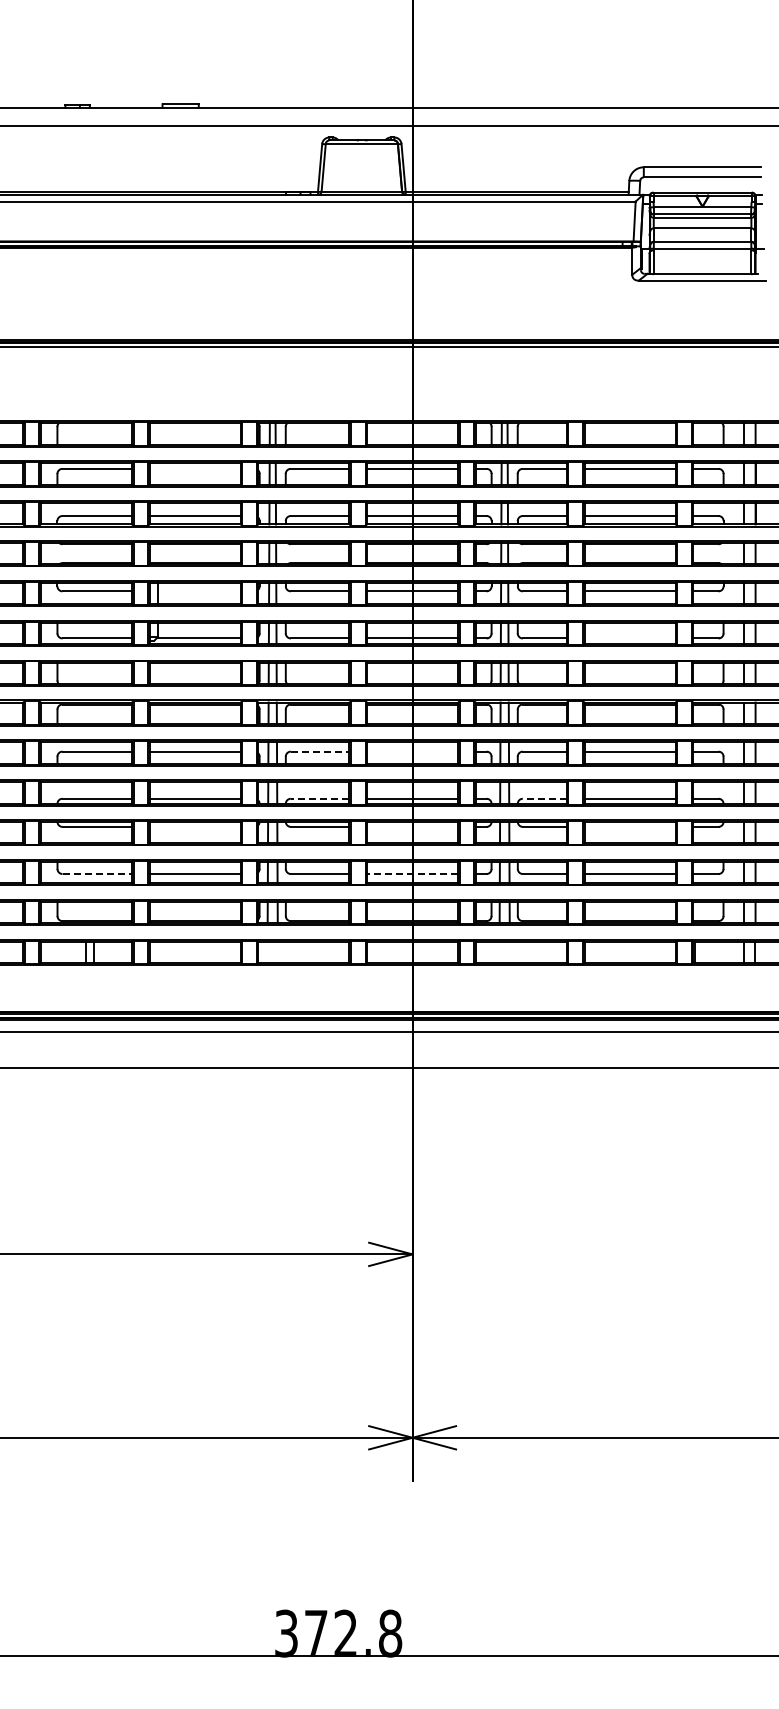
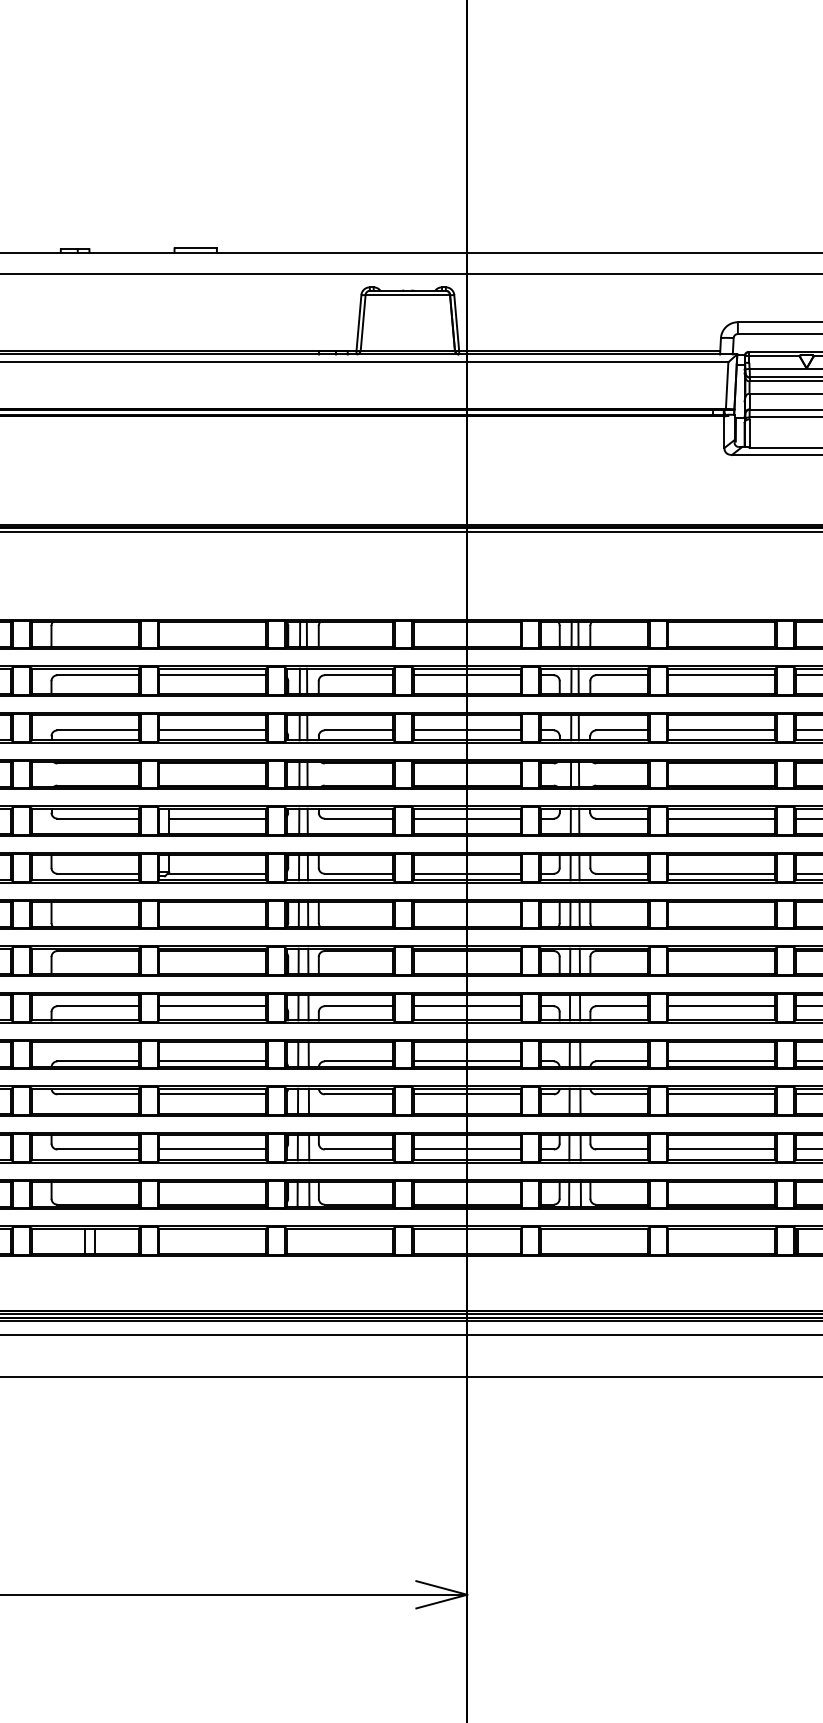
line: (194, 468) -> (211, 674), added
line: (199, 591) -> (217, 818), added
line: (629, 638) -> (721, 873), added
line: (320, 751) -> (359, 1006), dashed -> solid
line: (412, 751) -> (467, 1006), added
line: (319, 798) -> (358, 1061), dashed -> solid
line: (544, 798) -> (621, 1061), dashed -> solid
line: (194, 826) -> (211, 1093), added
line: (412, 826) -> (467, 1093), added
line: (629, 826) -> (721, 1093), added
line: (97, 874) -> (98, 1150), dashed -> solid
line: (412, 874) -> (467, 1150), dashed -> solid

